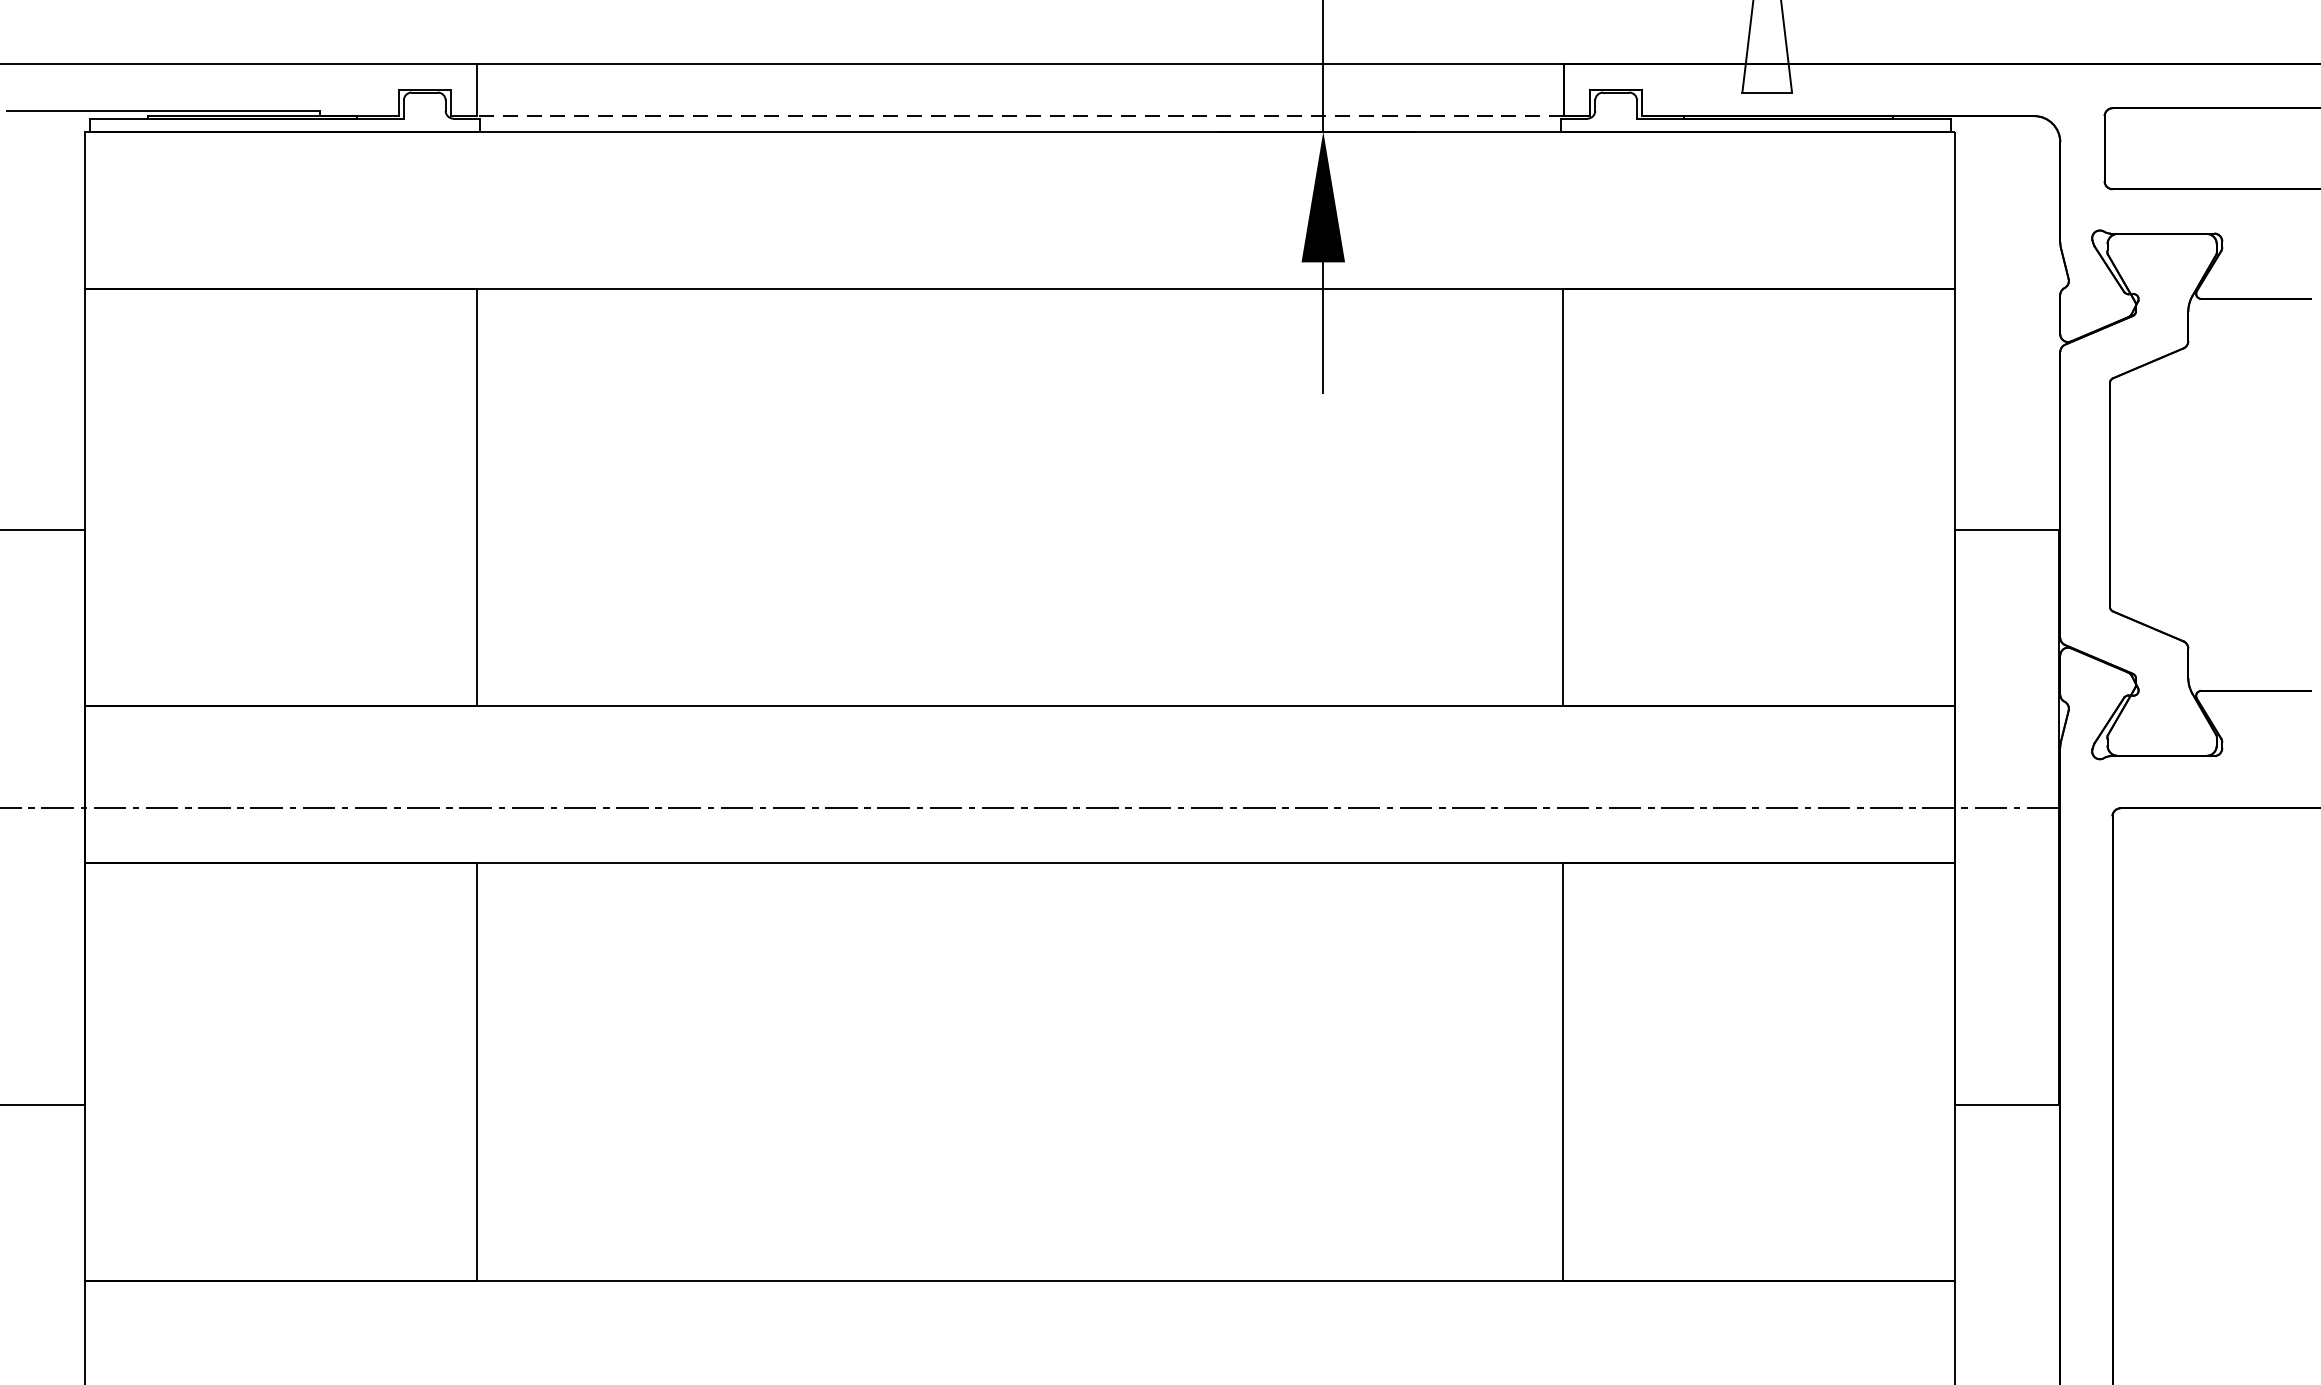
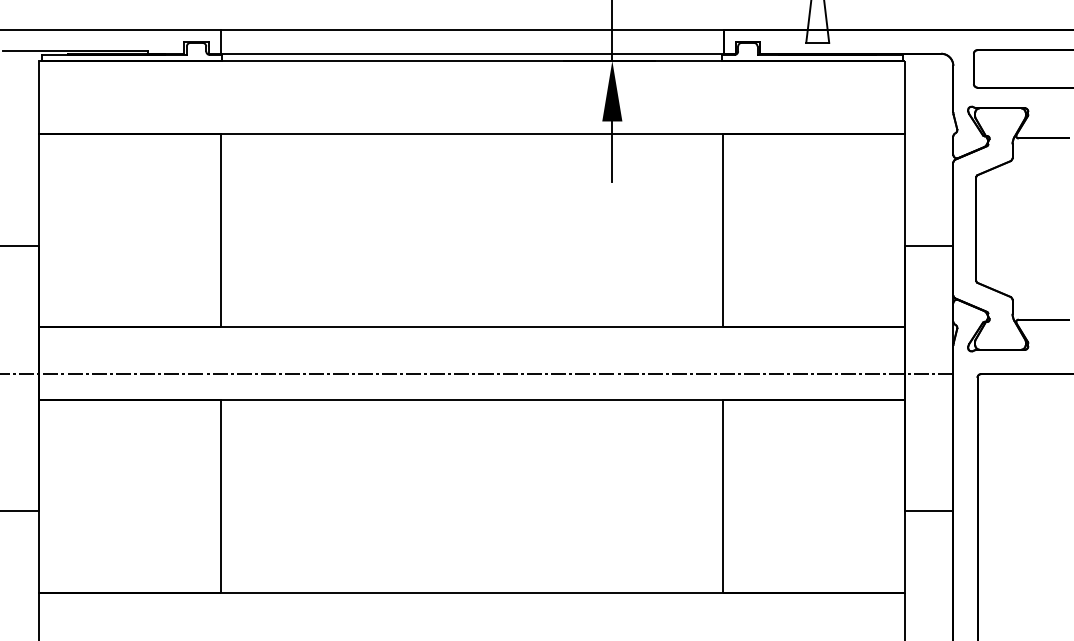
line: (1018, 115) -> (471, 53), dashed -> solid

